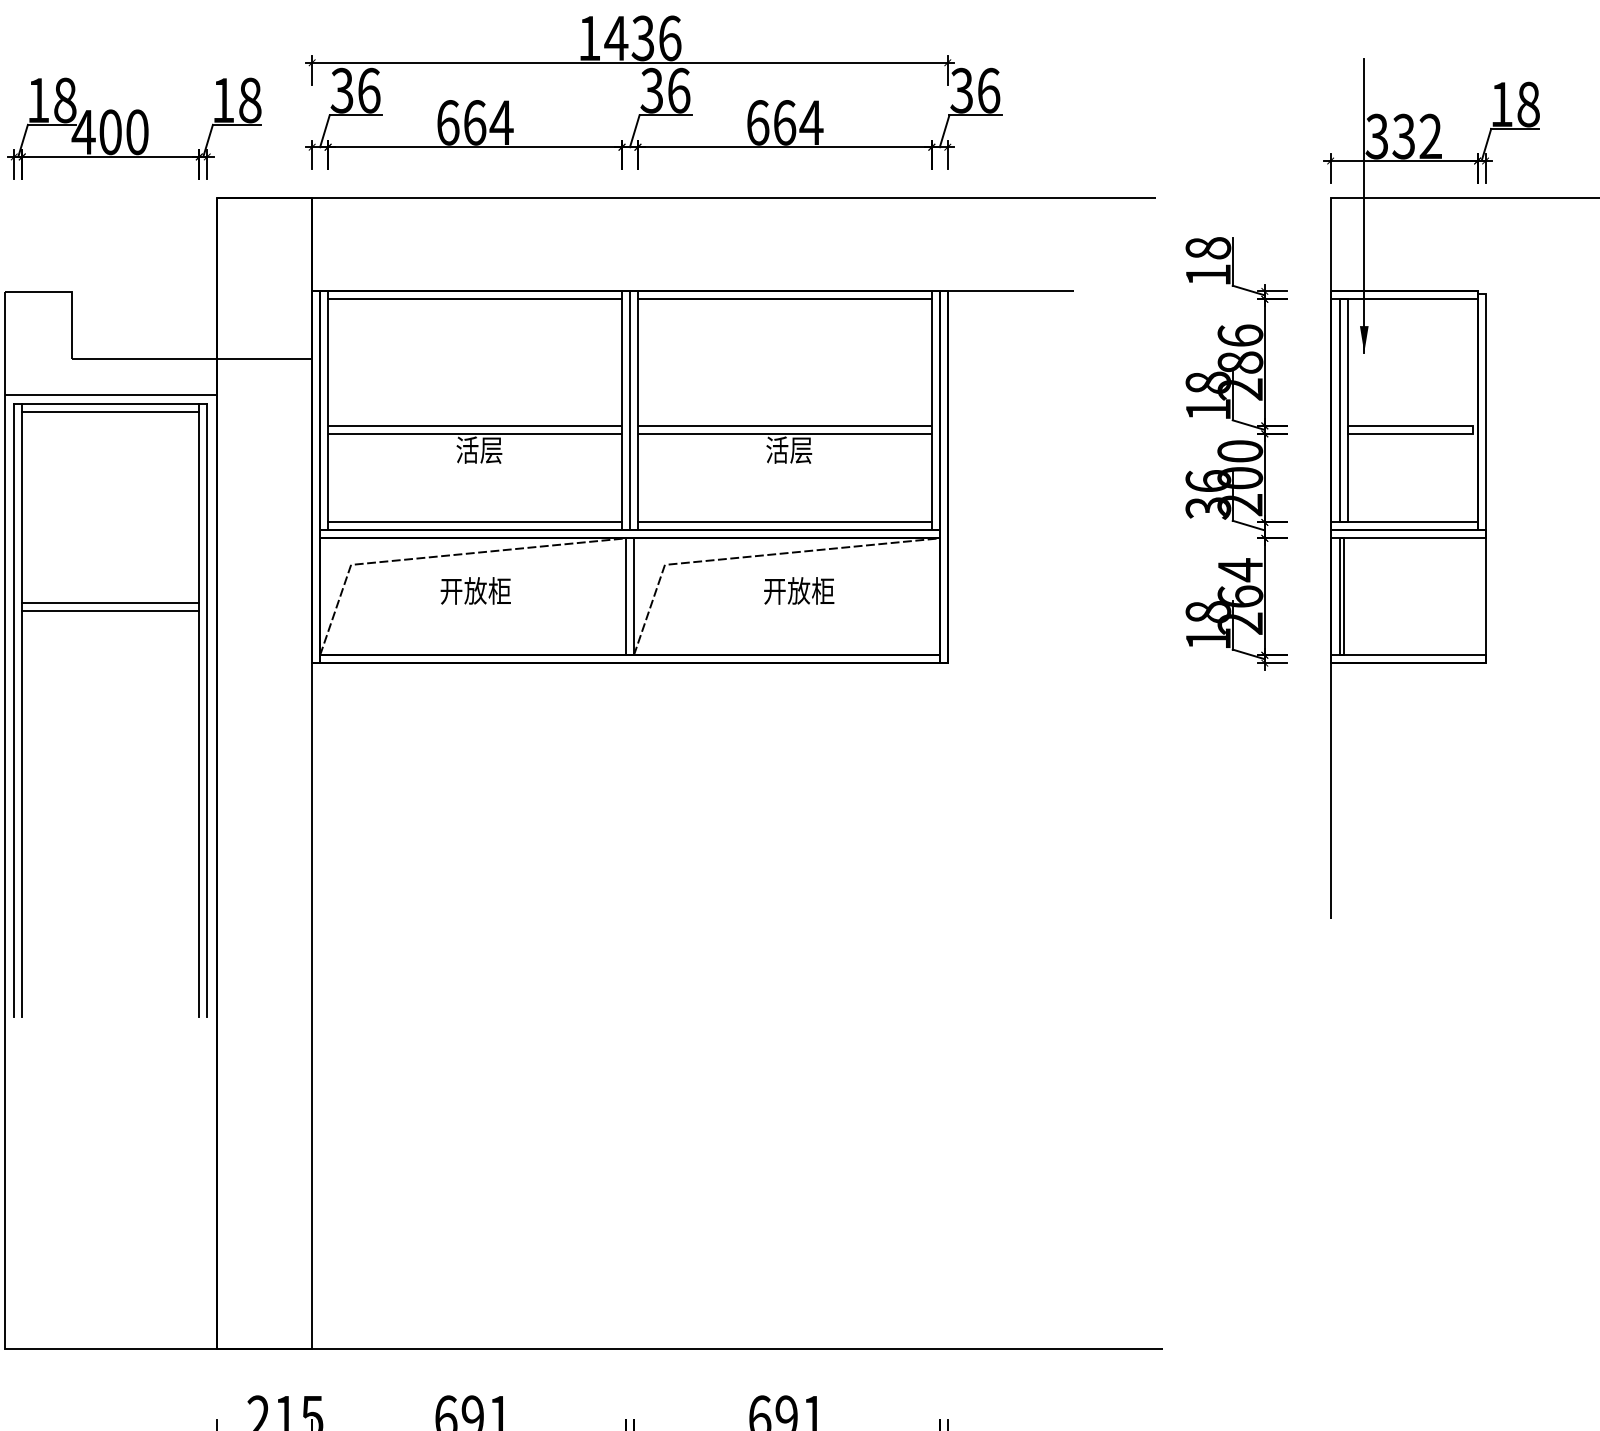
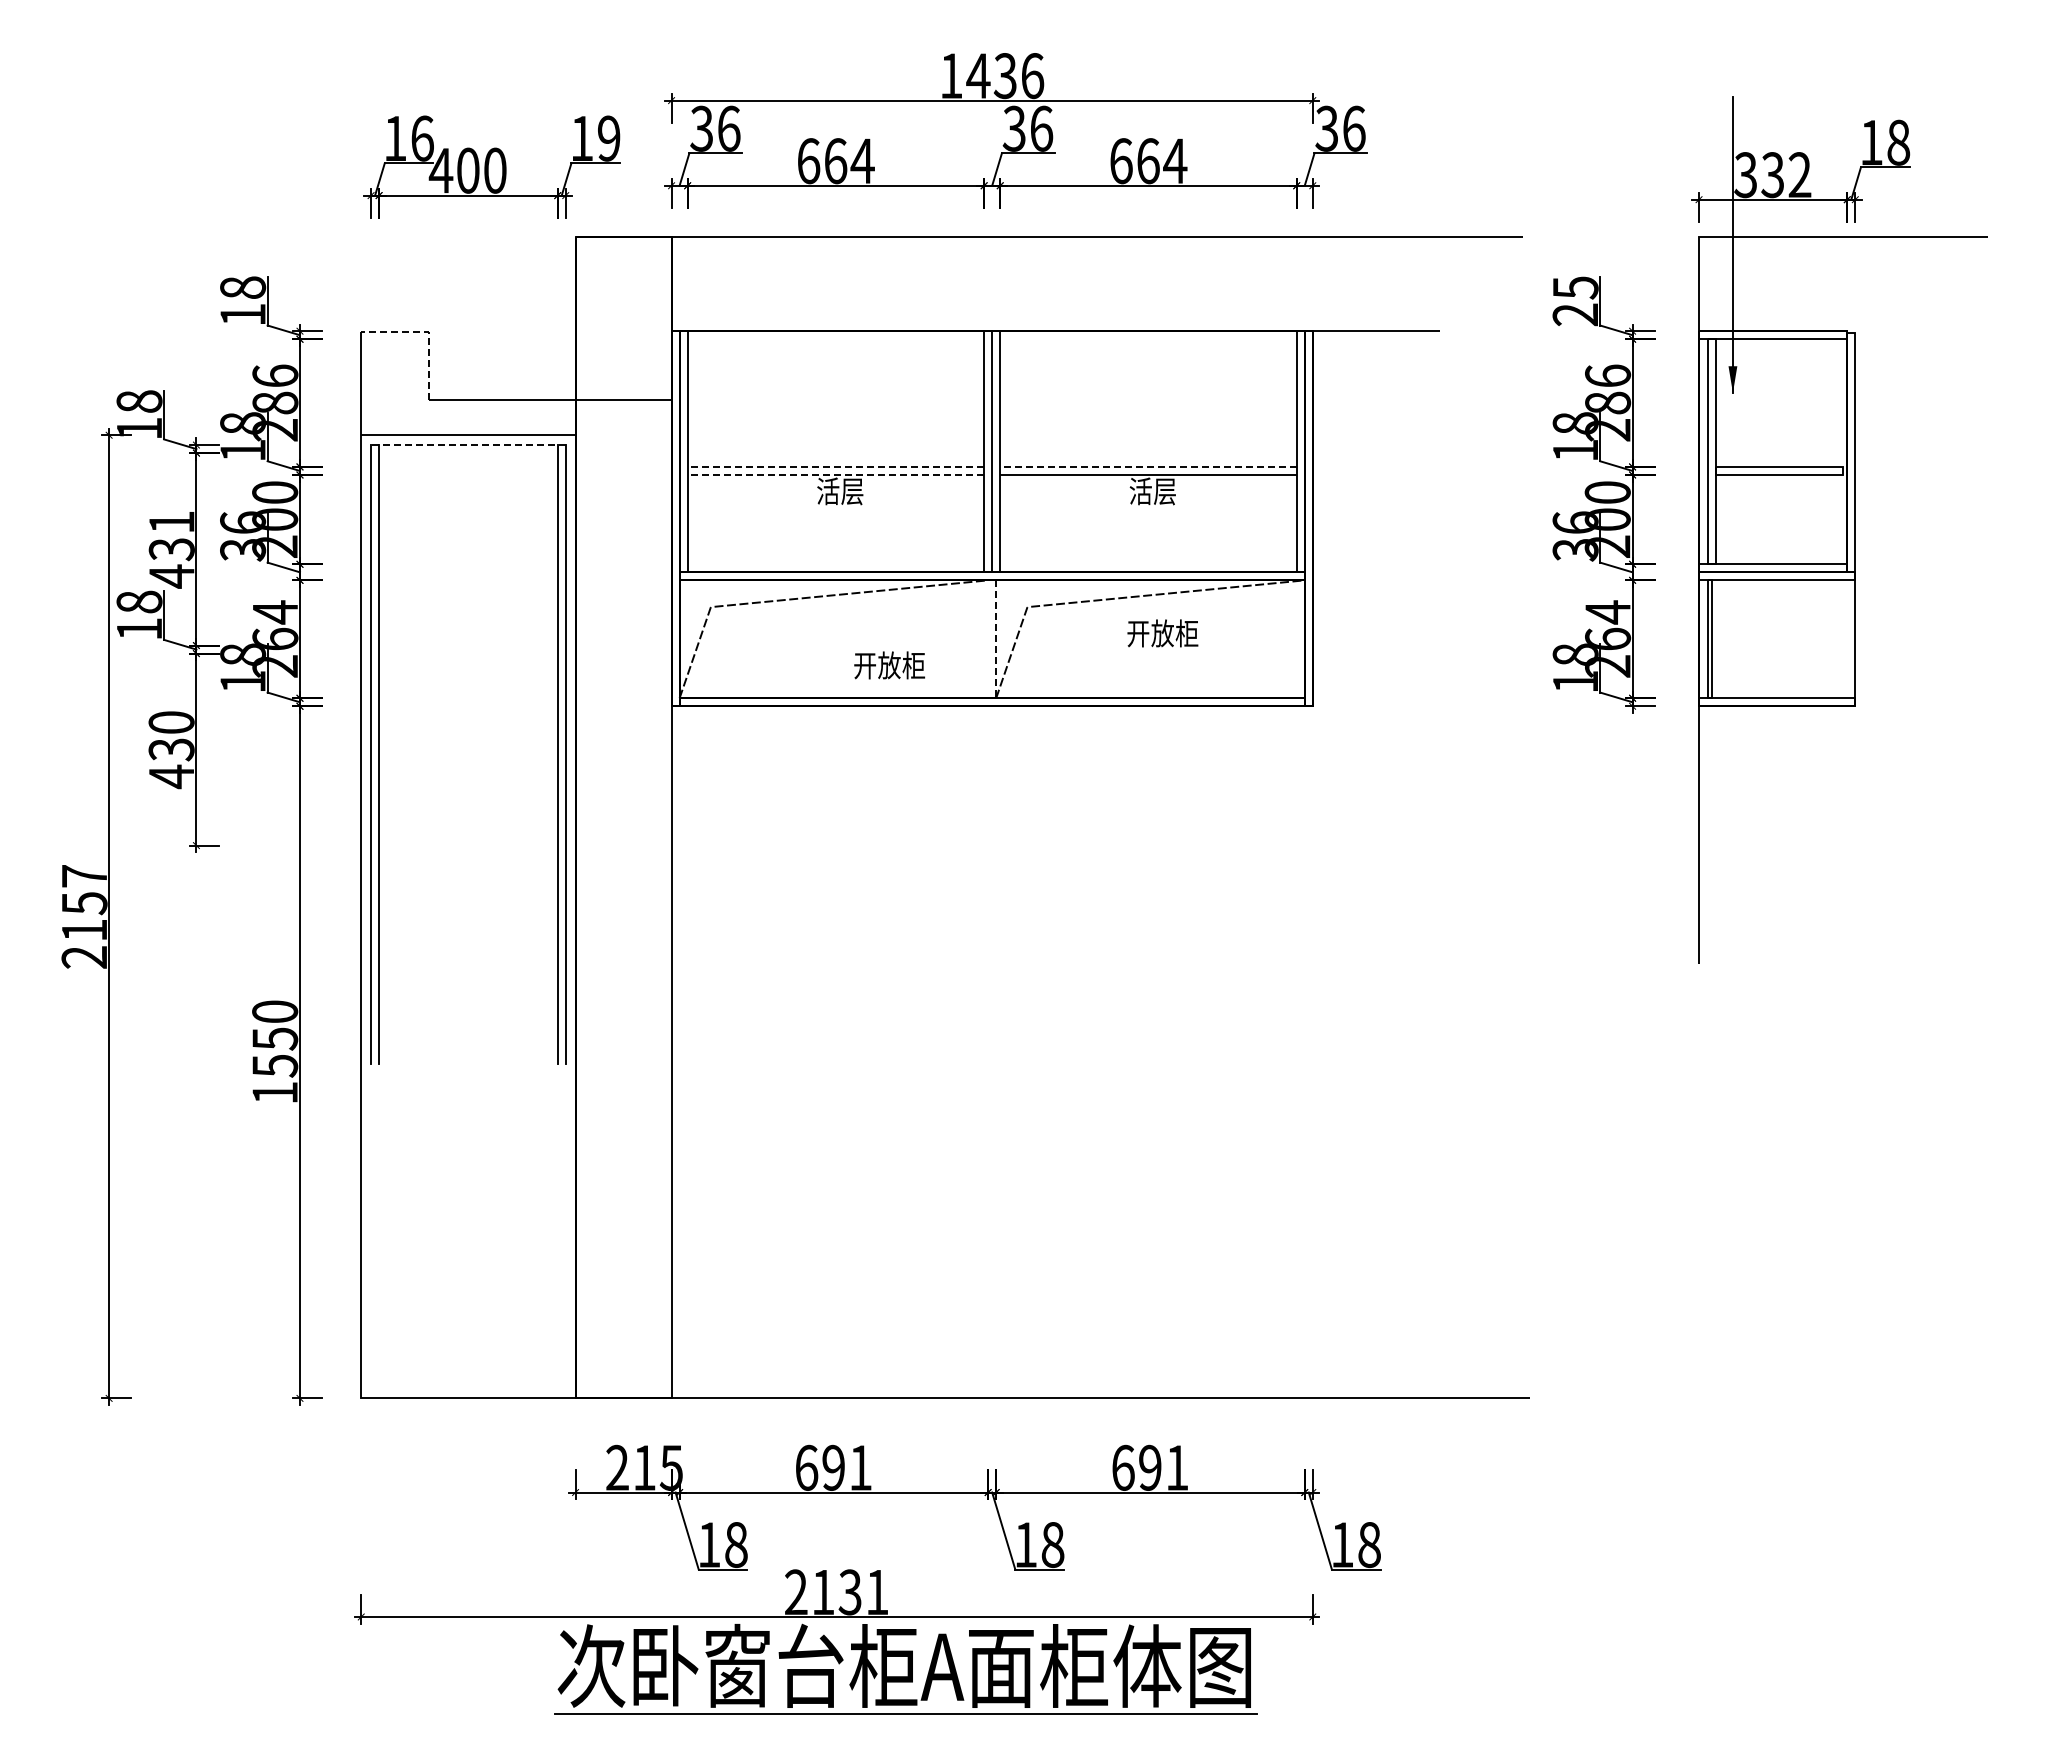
text: (65, 100) -> (422, 138), 18 -> 16
text: (250, 100) -> (609, 138), 18 -> 19
text: (1208, 261) -> (1575, 301), 18 -> 25
line: (72, 291) -> (429, 331), solid -> dashed
line: (474, 299) -> (835, 339), removed
line: (784, 299) -> (1148, 339), removed
line: (109, 404) -> (467, 445), solid -> dashed
line: (110, 412) -> (468, 453), removed
line: (474, 425) -> (835, 466), solid -> dashed
line: (783, 425) -> (1147, 466), solid -> dashed
line: (474, 433) -> (835, 474), solid -> dashed
line: (474, 522) -> (835, 564), removed
line: (784, 522) -> (1148, 564), removed
text: (475, 591) -> (889, 665), moved
line: (626, 596) -> (988, 639), removed
line: (634, 596) -> (996, 639), solid -> dashed
line: (110, 602) -> (468, 645), removed
line: (110, 610) -> (468, 653), removed

